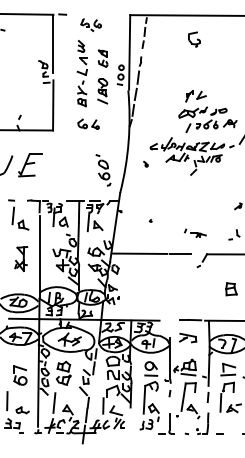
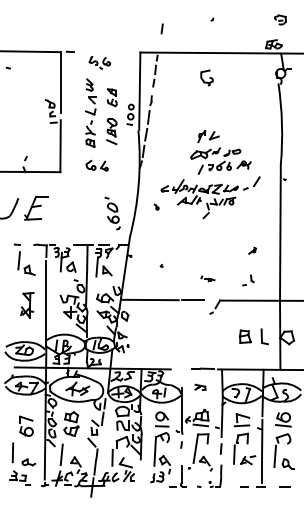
part: (194, 233) -> (207, 278), size x0.6
part: (188, 338) -> (200, 387), size x0.6
line: (220, 433) -> (244, 486), moved

